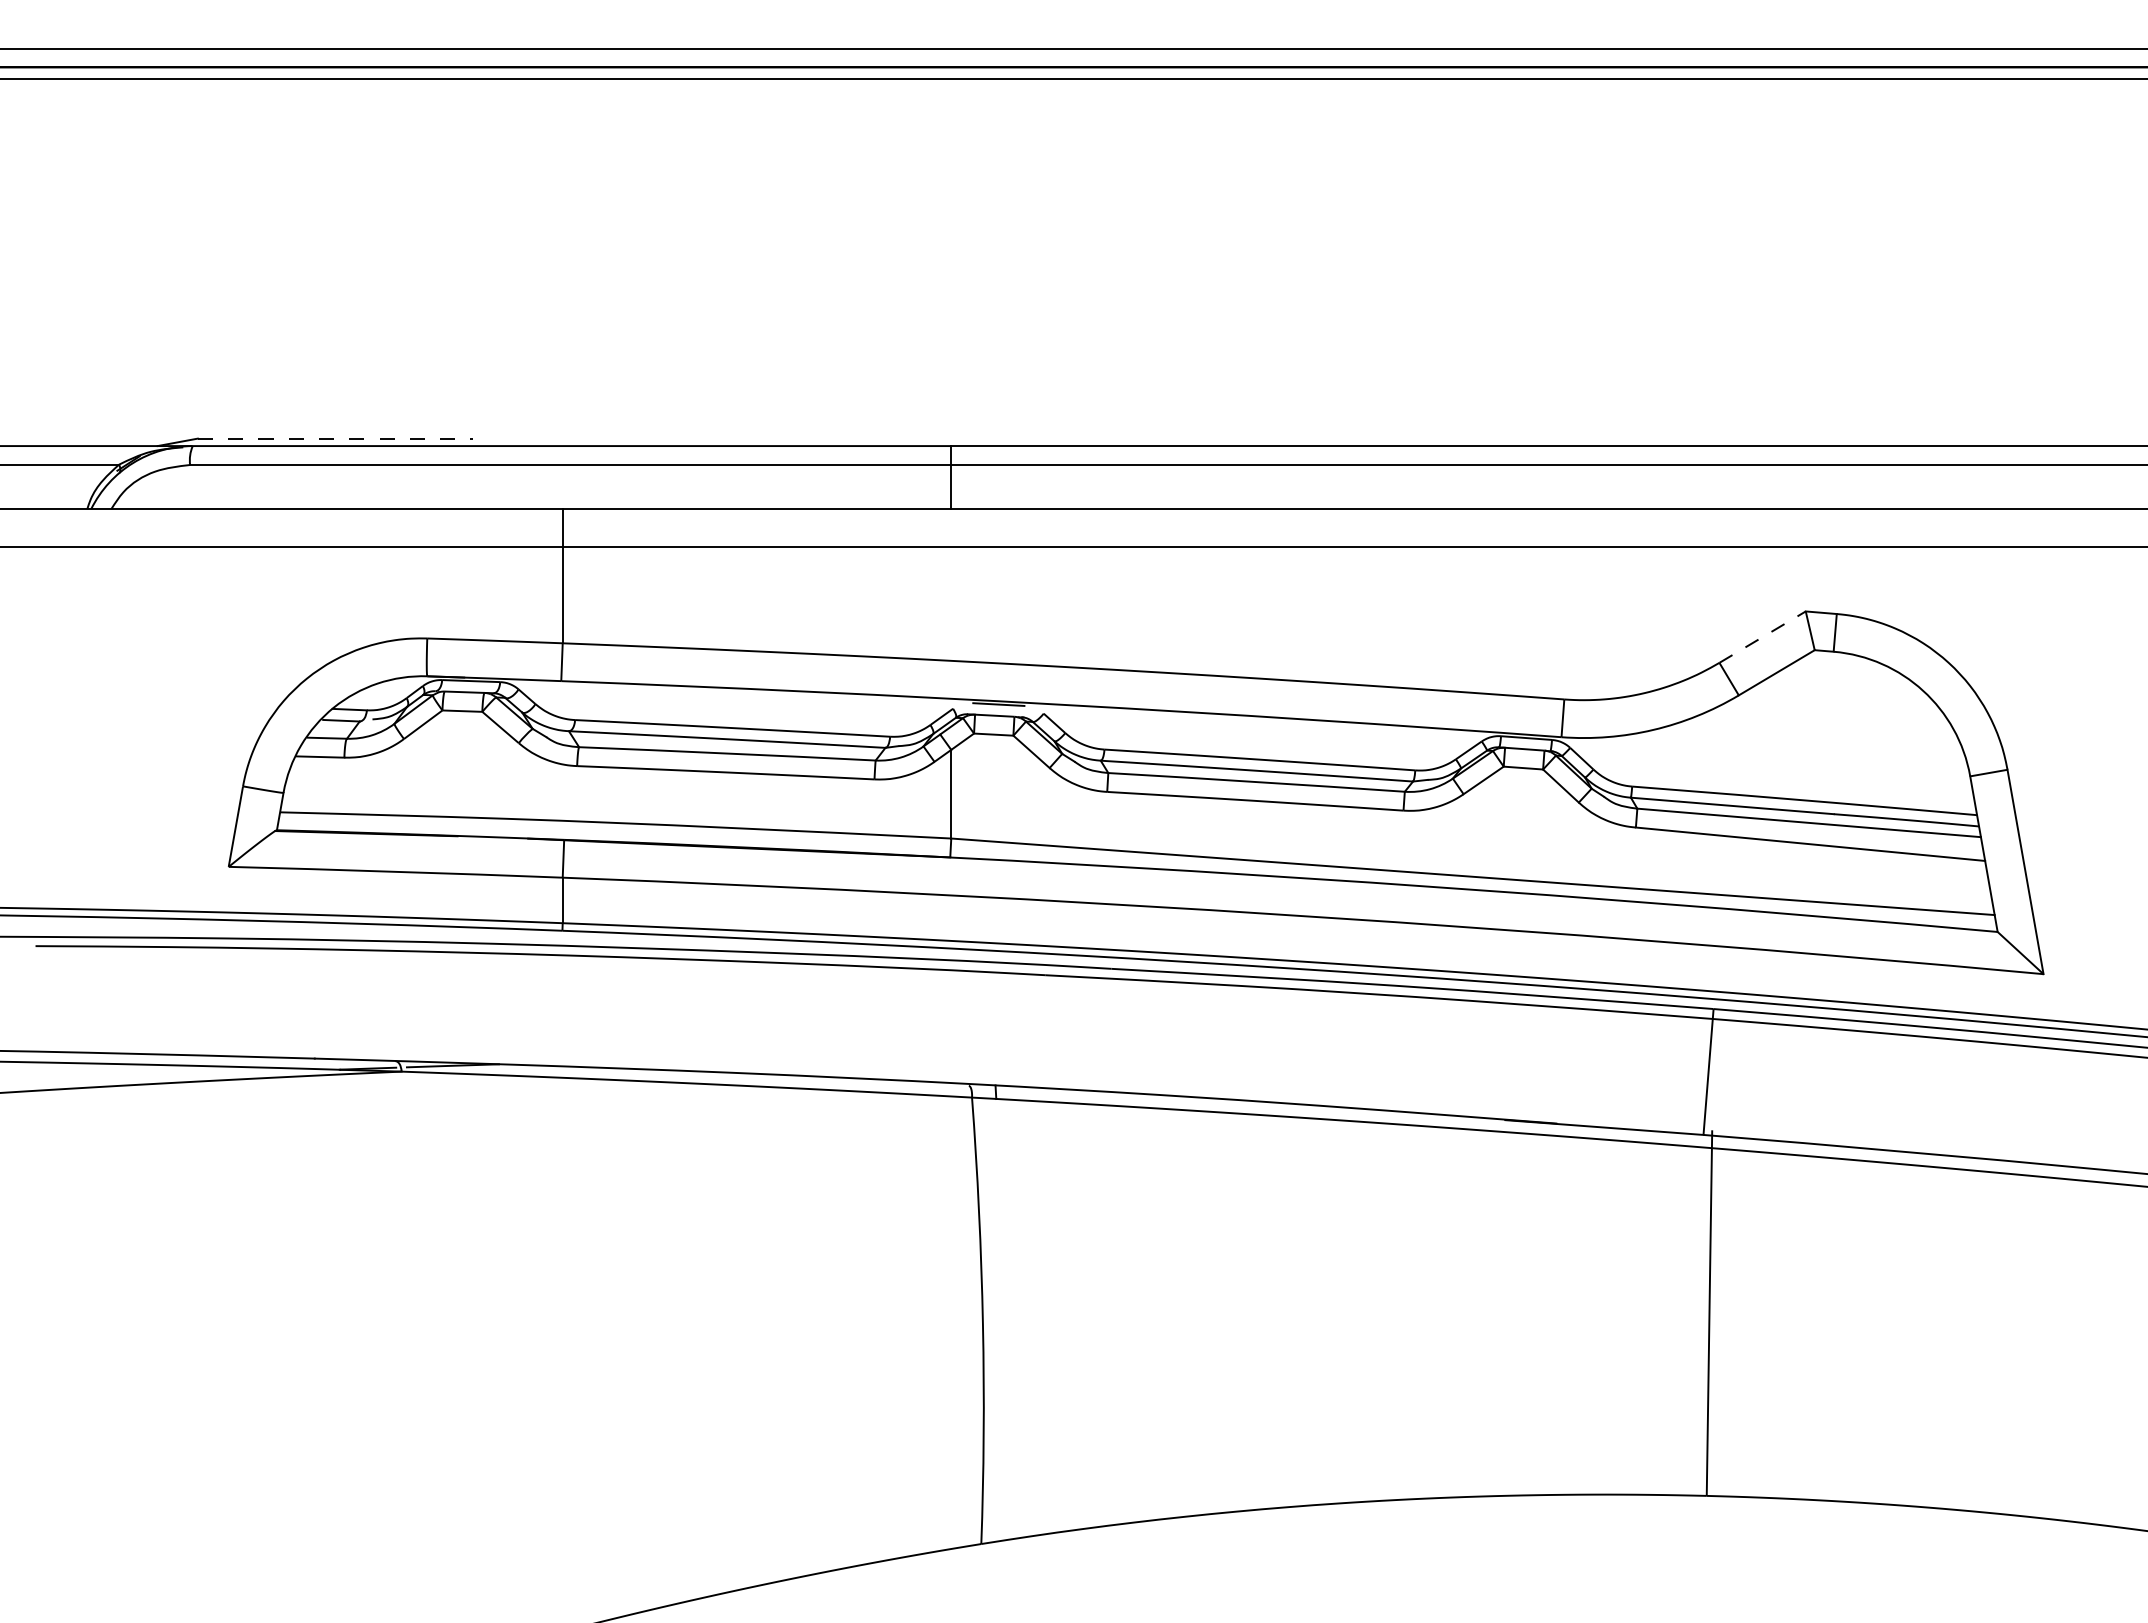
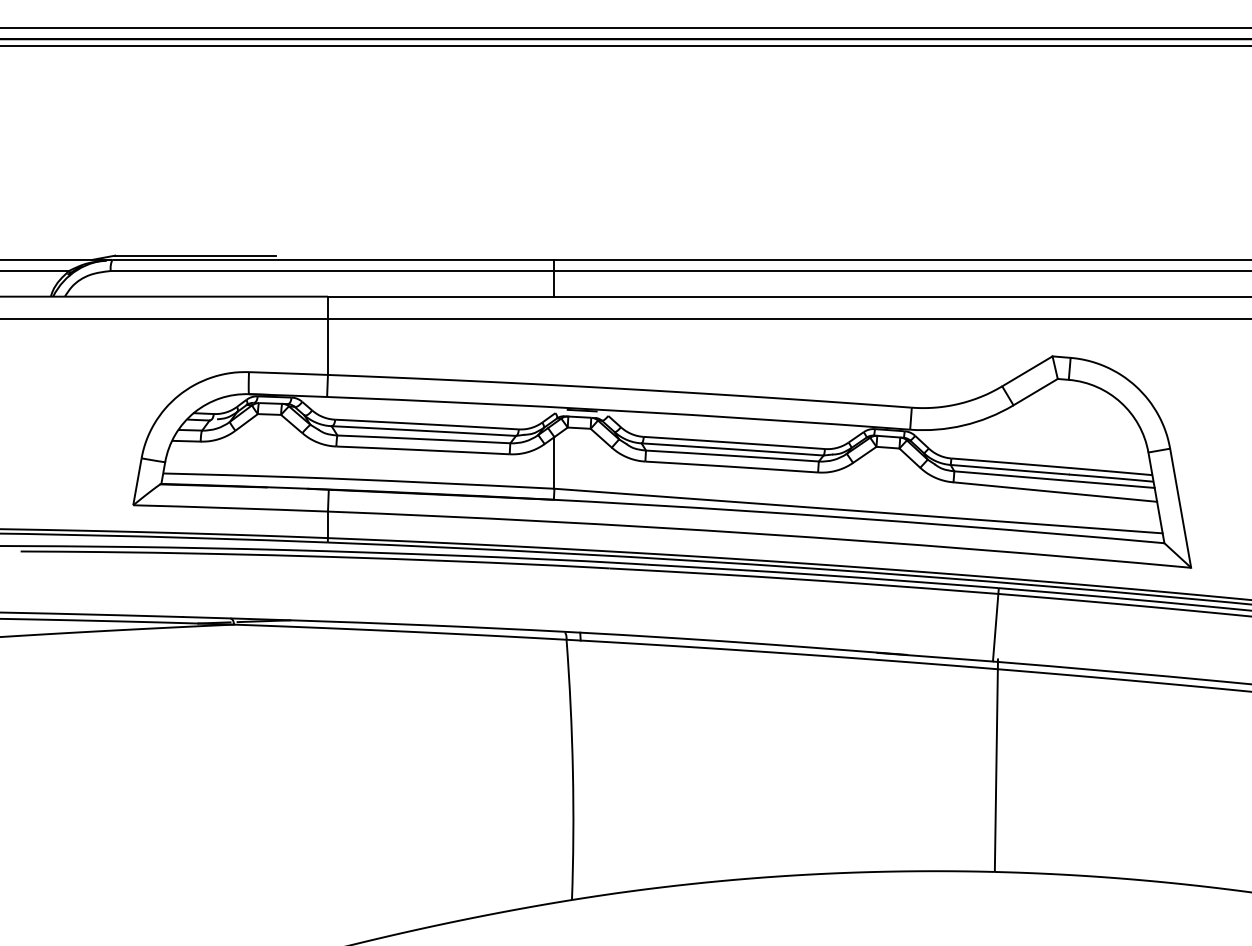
line: (335, 438) -> (195, 255), dashed -> solid
line: (1762, 637) -> (1027, 371), dashed -> solid

